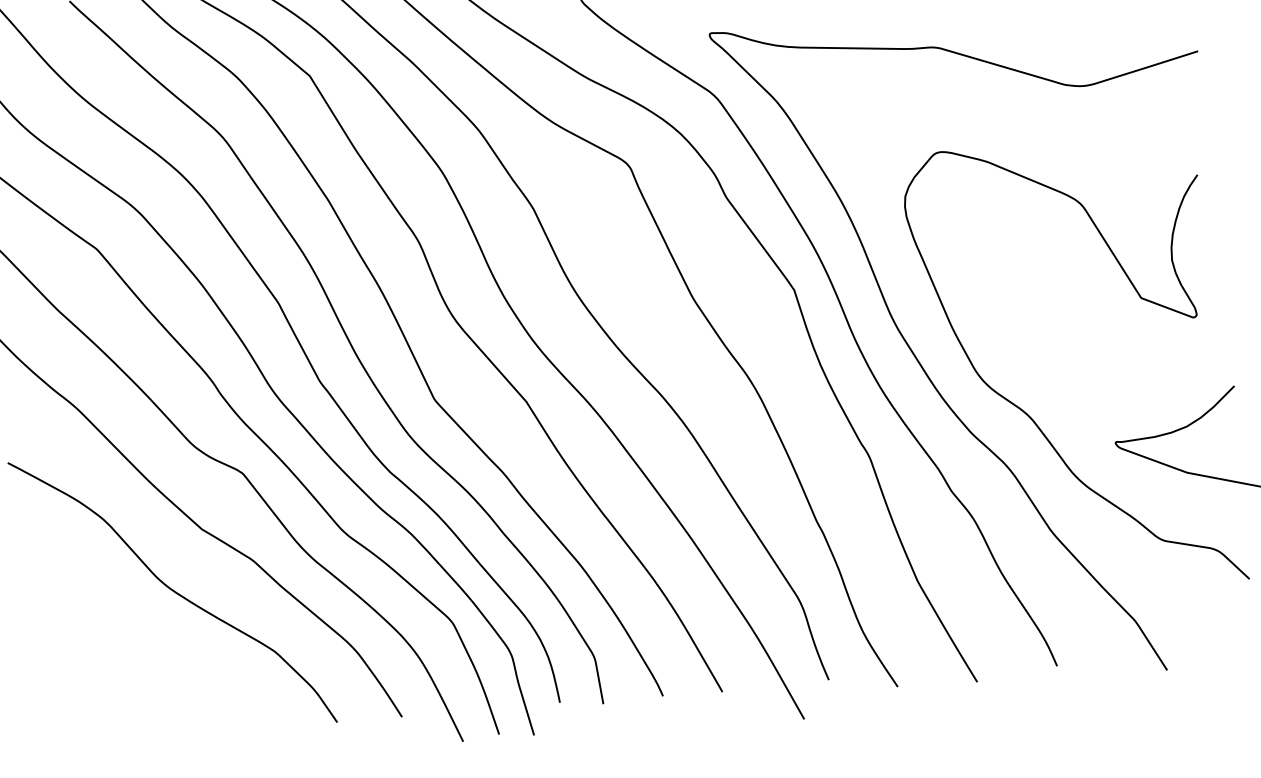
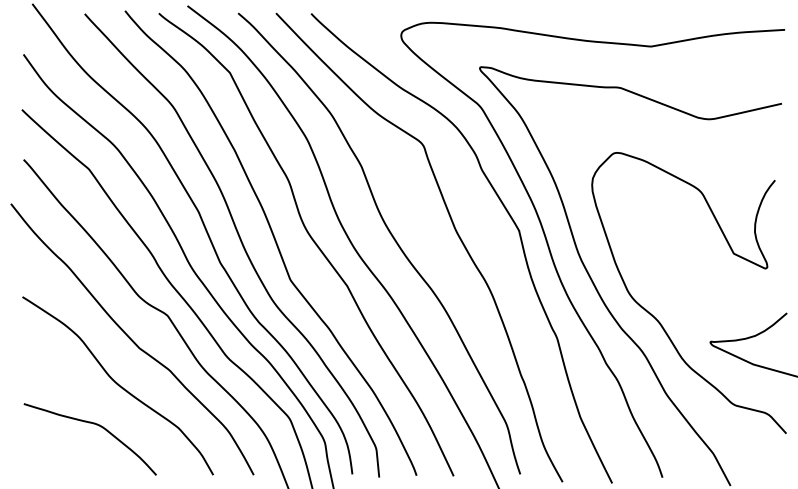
curve: (138, 657) -> (93, 424), added

